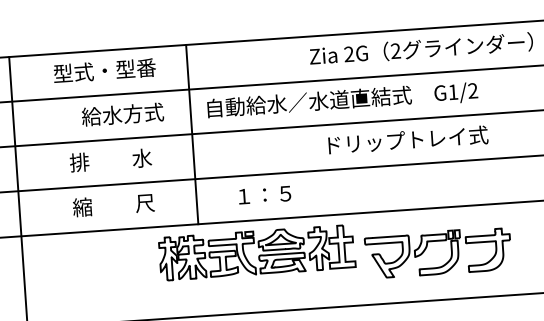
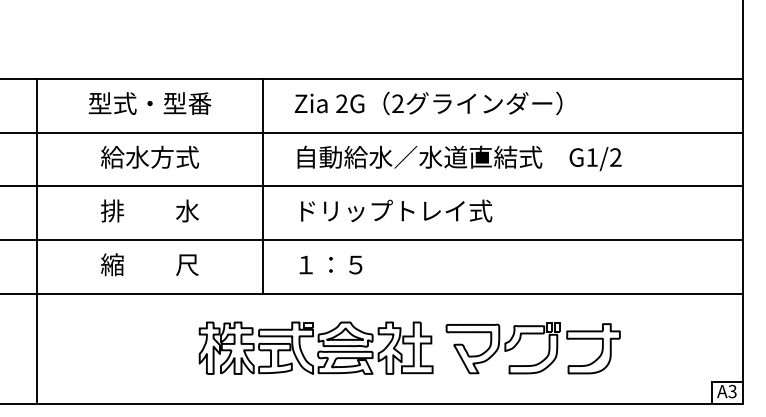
text: (421, 49) -> (428, 103), moved
text: (342, 100) -> (459, 158), moved
text: (123, 113) -> (150, 156), moved
line: (192, 134) -> (263, 186), moved
text: (408, 139) -> (396, 210), moved
part: (256, 252) -> (315, 347), moved

